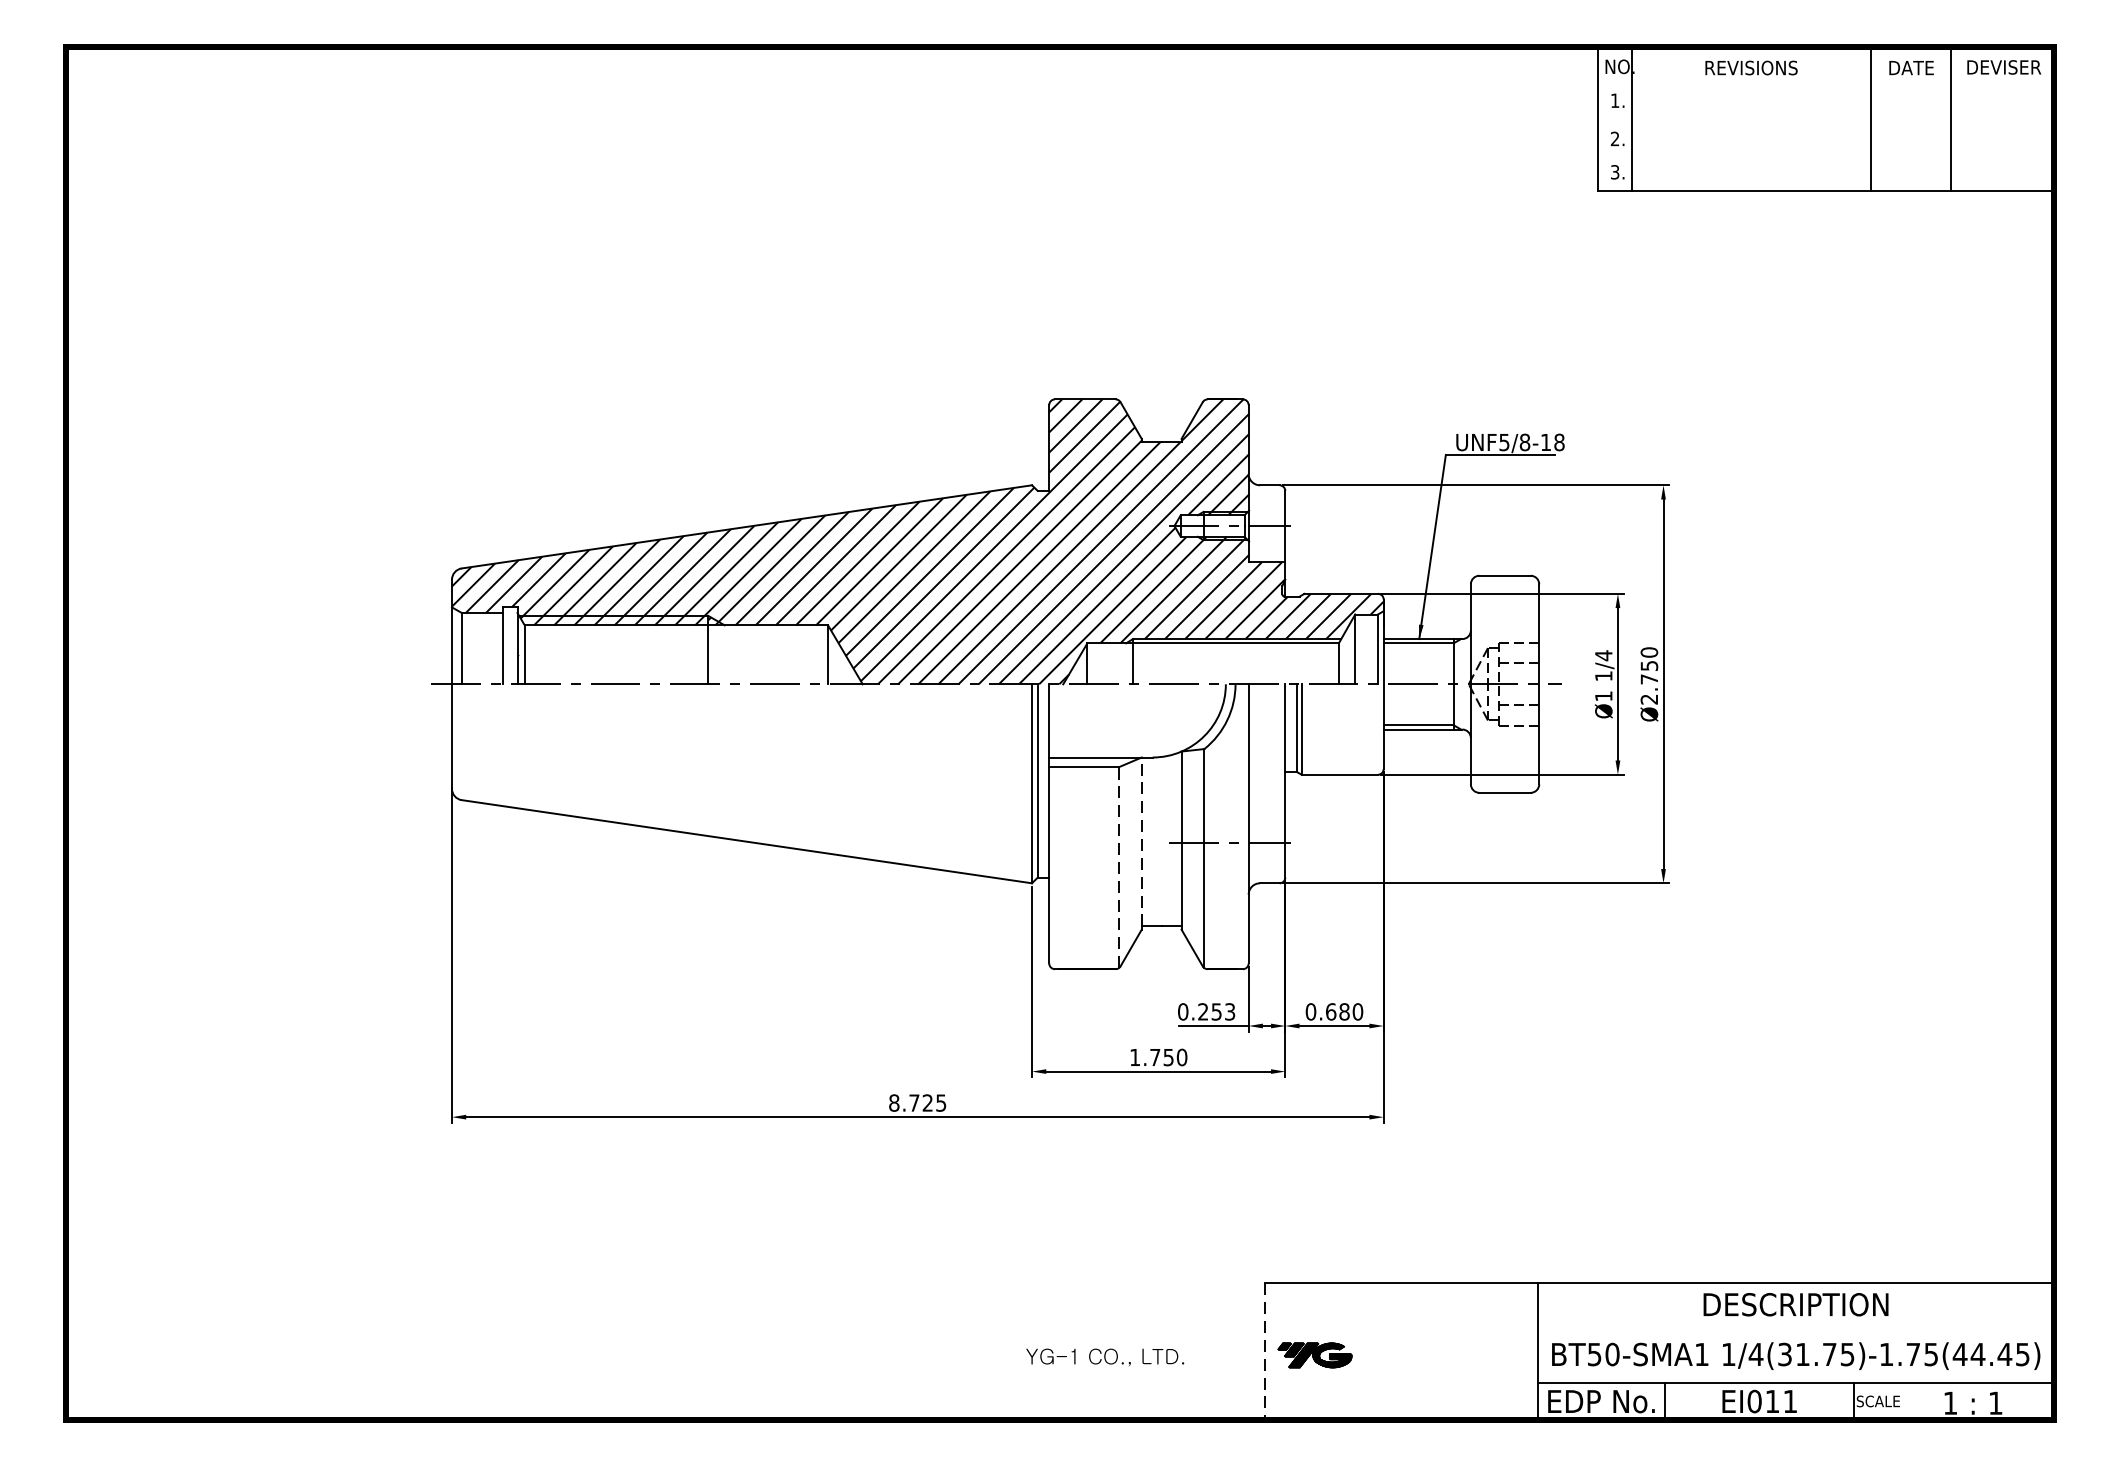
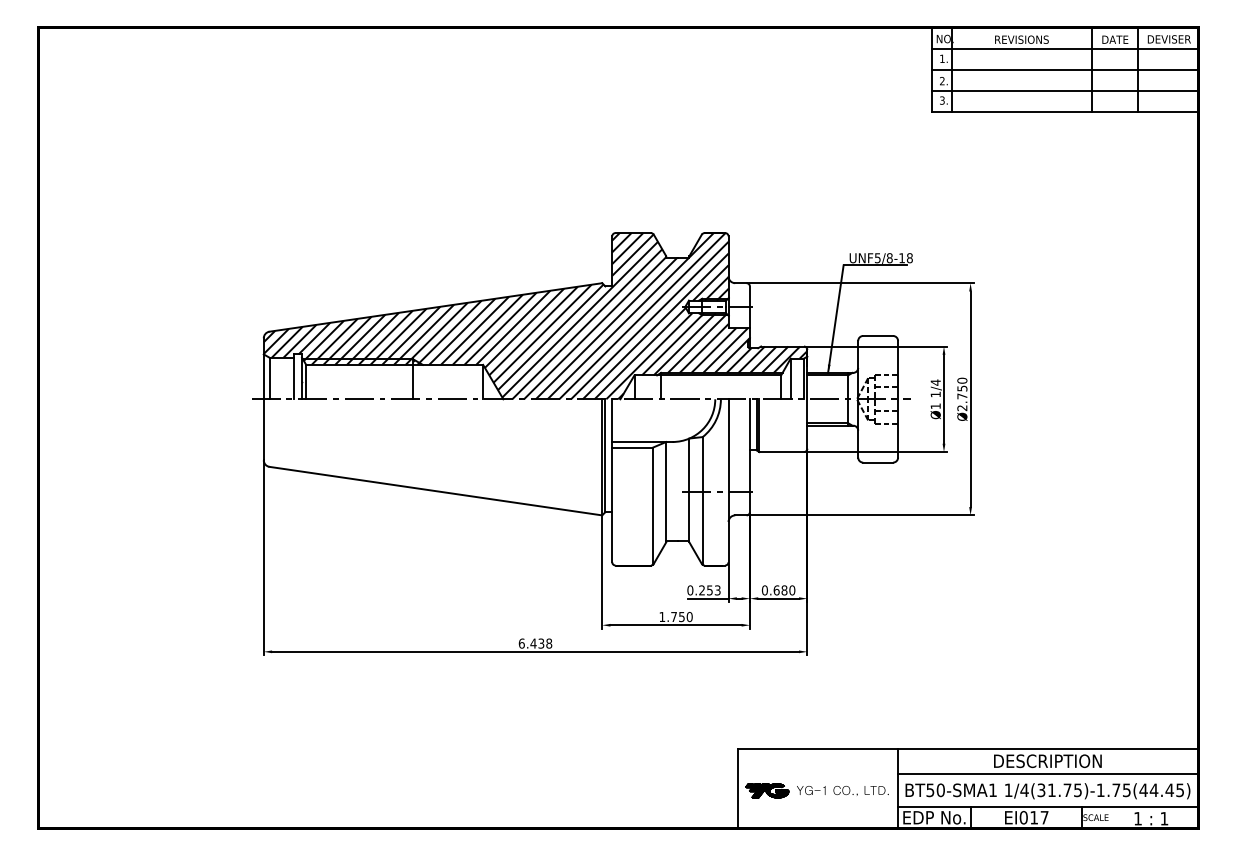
line: (1826, 82) -> (1065, 48), added
line: (1826, 118) -> (1065, 69), added
line: (1826, 156) -> (1065, 91), added
line: (1142, 840) -> (666, 490), dashed -> solid
line: (1118, 868) -> (652, 506), dashed -> solid
text: (917, 1102) -> (535, 643), 8.725 -> 6.438
line: (1795, 1325) -> (1047, 773), added
line: (1265, 1351) -> (738, 788), dashed -> solid
text: (1104, 1356) -> (842, 790), moved
text: (1790, 1401) -> (1044, 817), EI011 -> EI017

